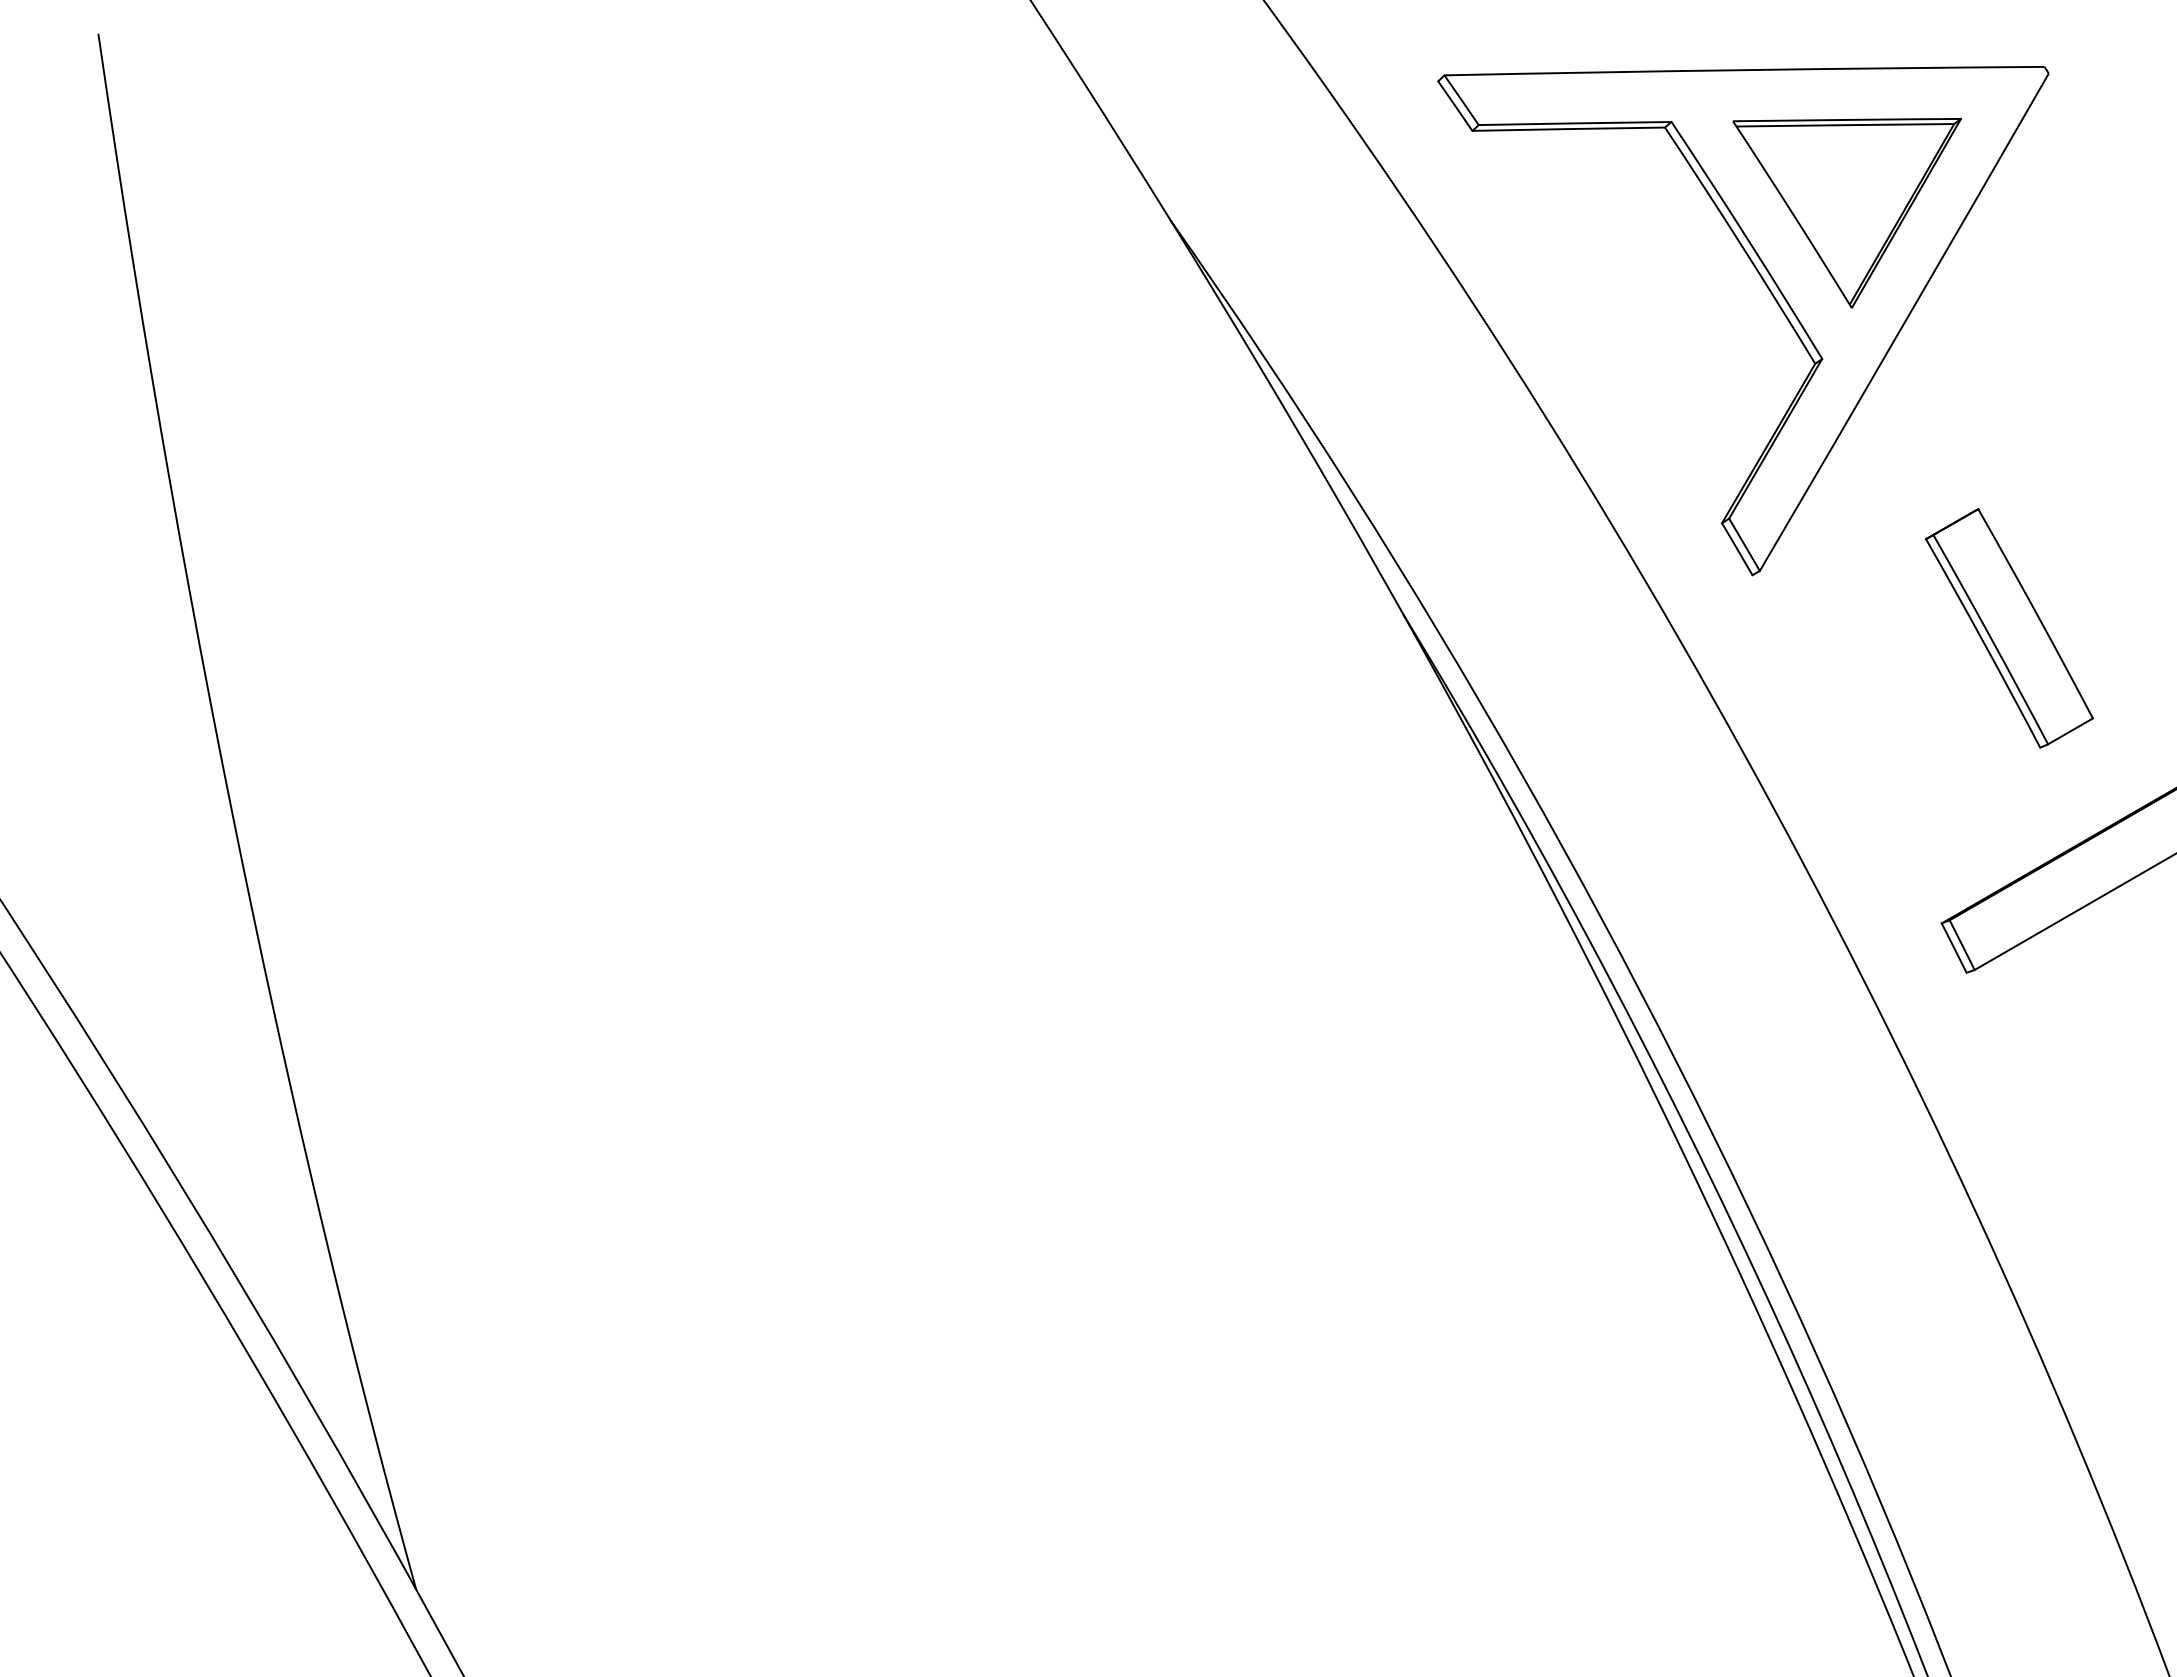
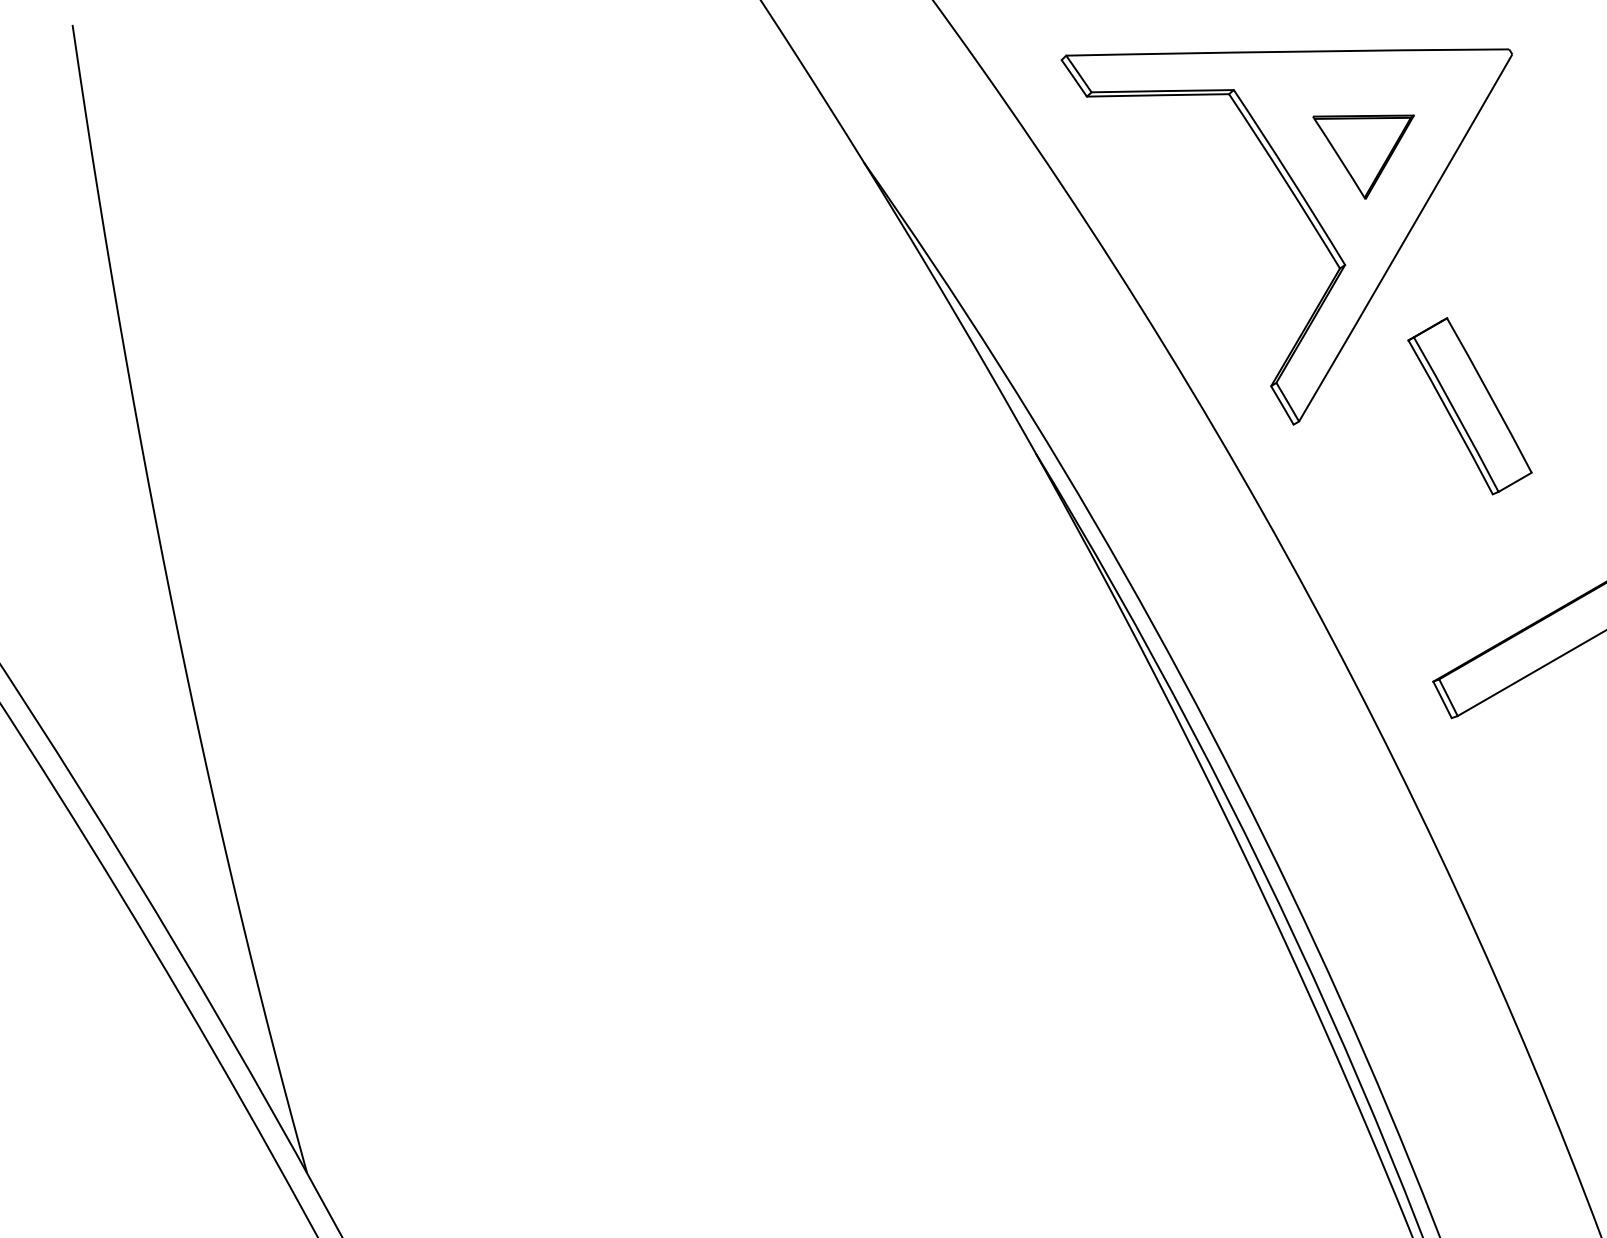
part: (1846, 212) -> (1363, 156), size x0.6
part: (2008, 628) -> (1469, 406), moved

